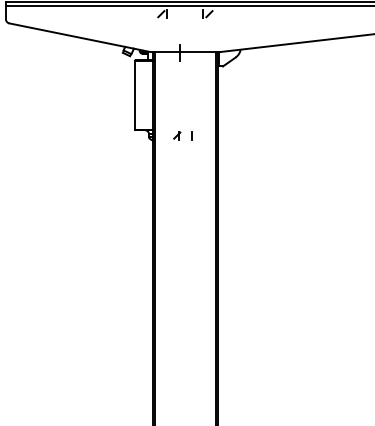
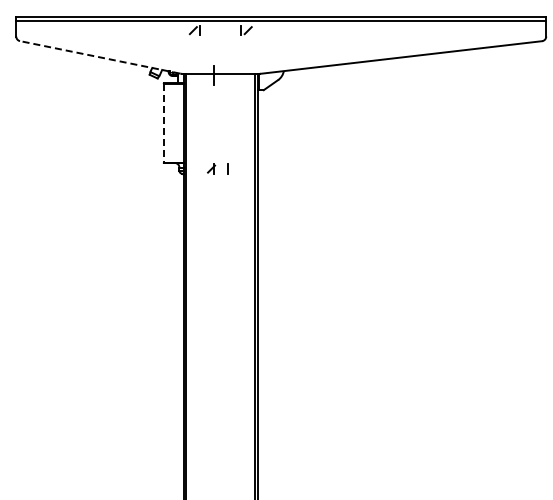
line: (79, 37) -> (100, 57), solid -> dashed
line: (135, 95) -> (163, 123), solid -> dashed

